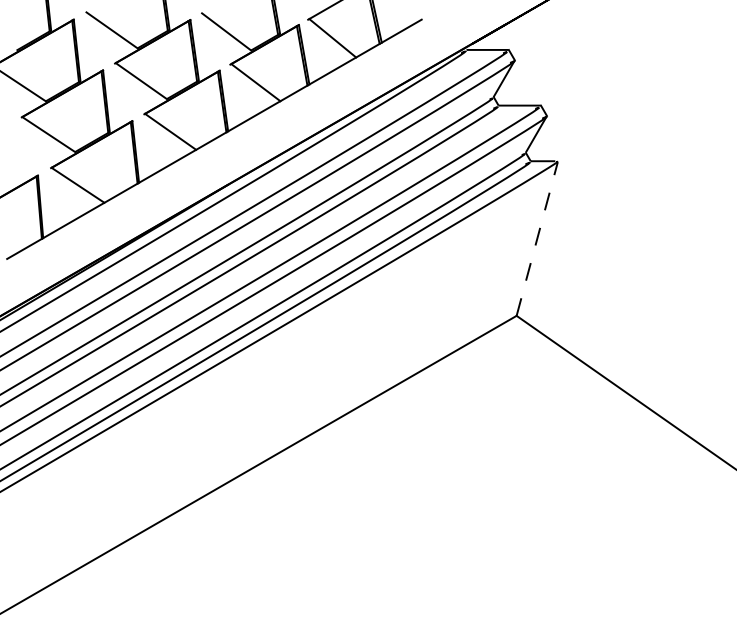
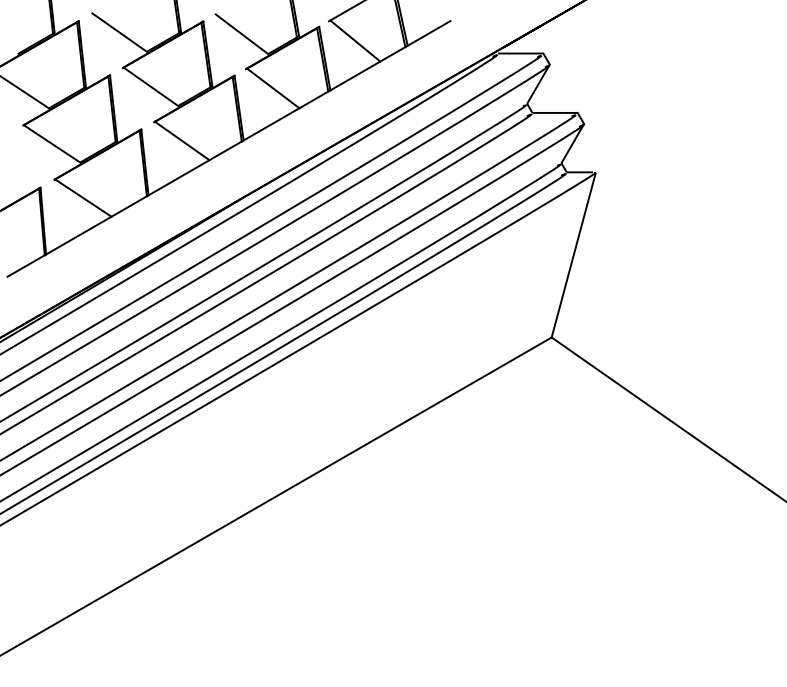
line: (537, 238) -> (573, 254), dashed -> solid

